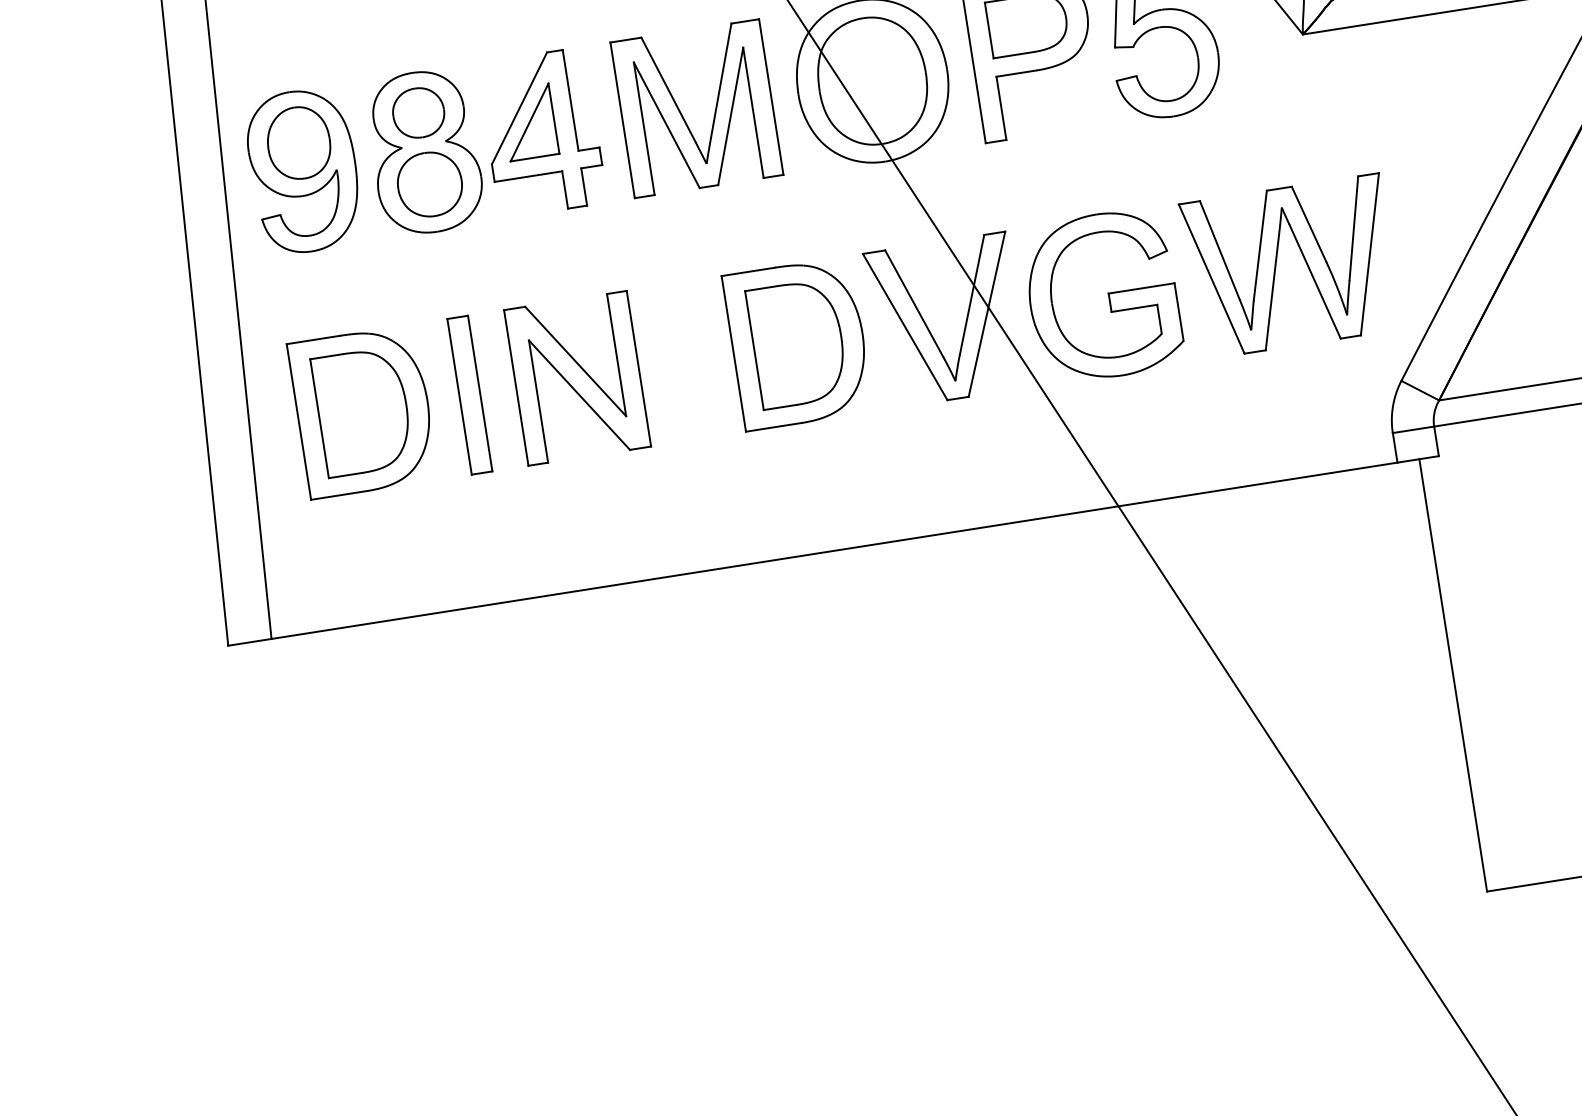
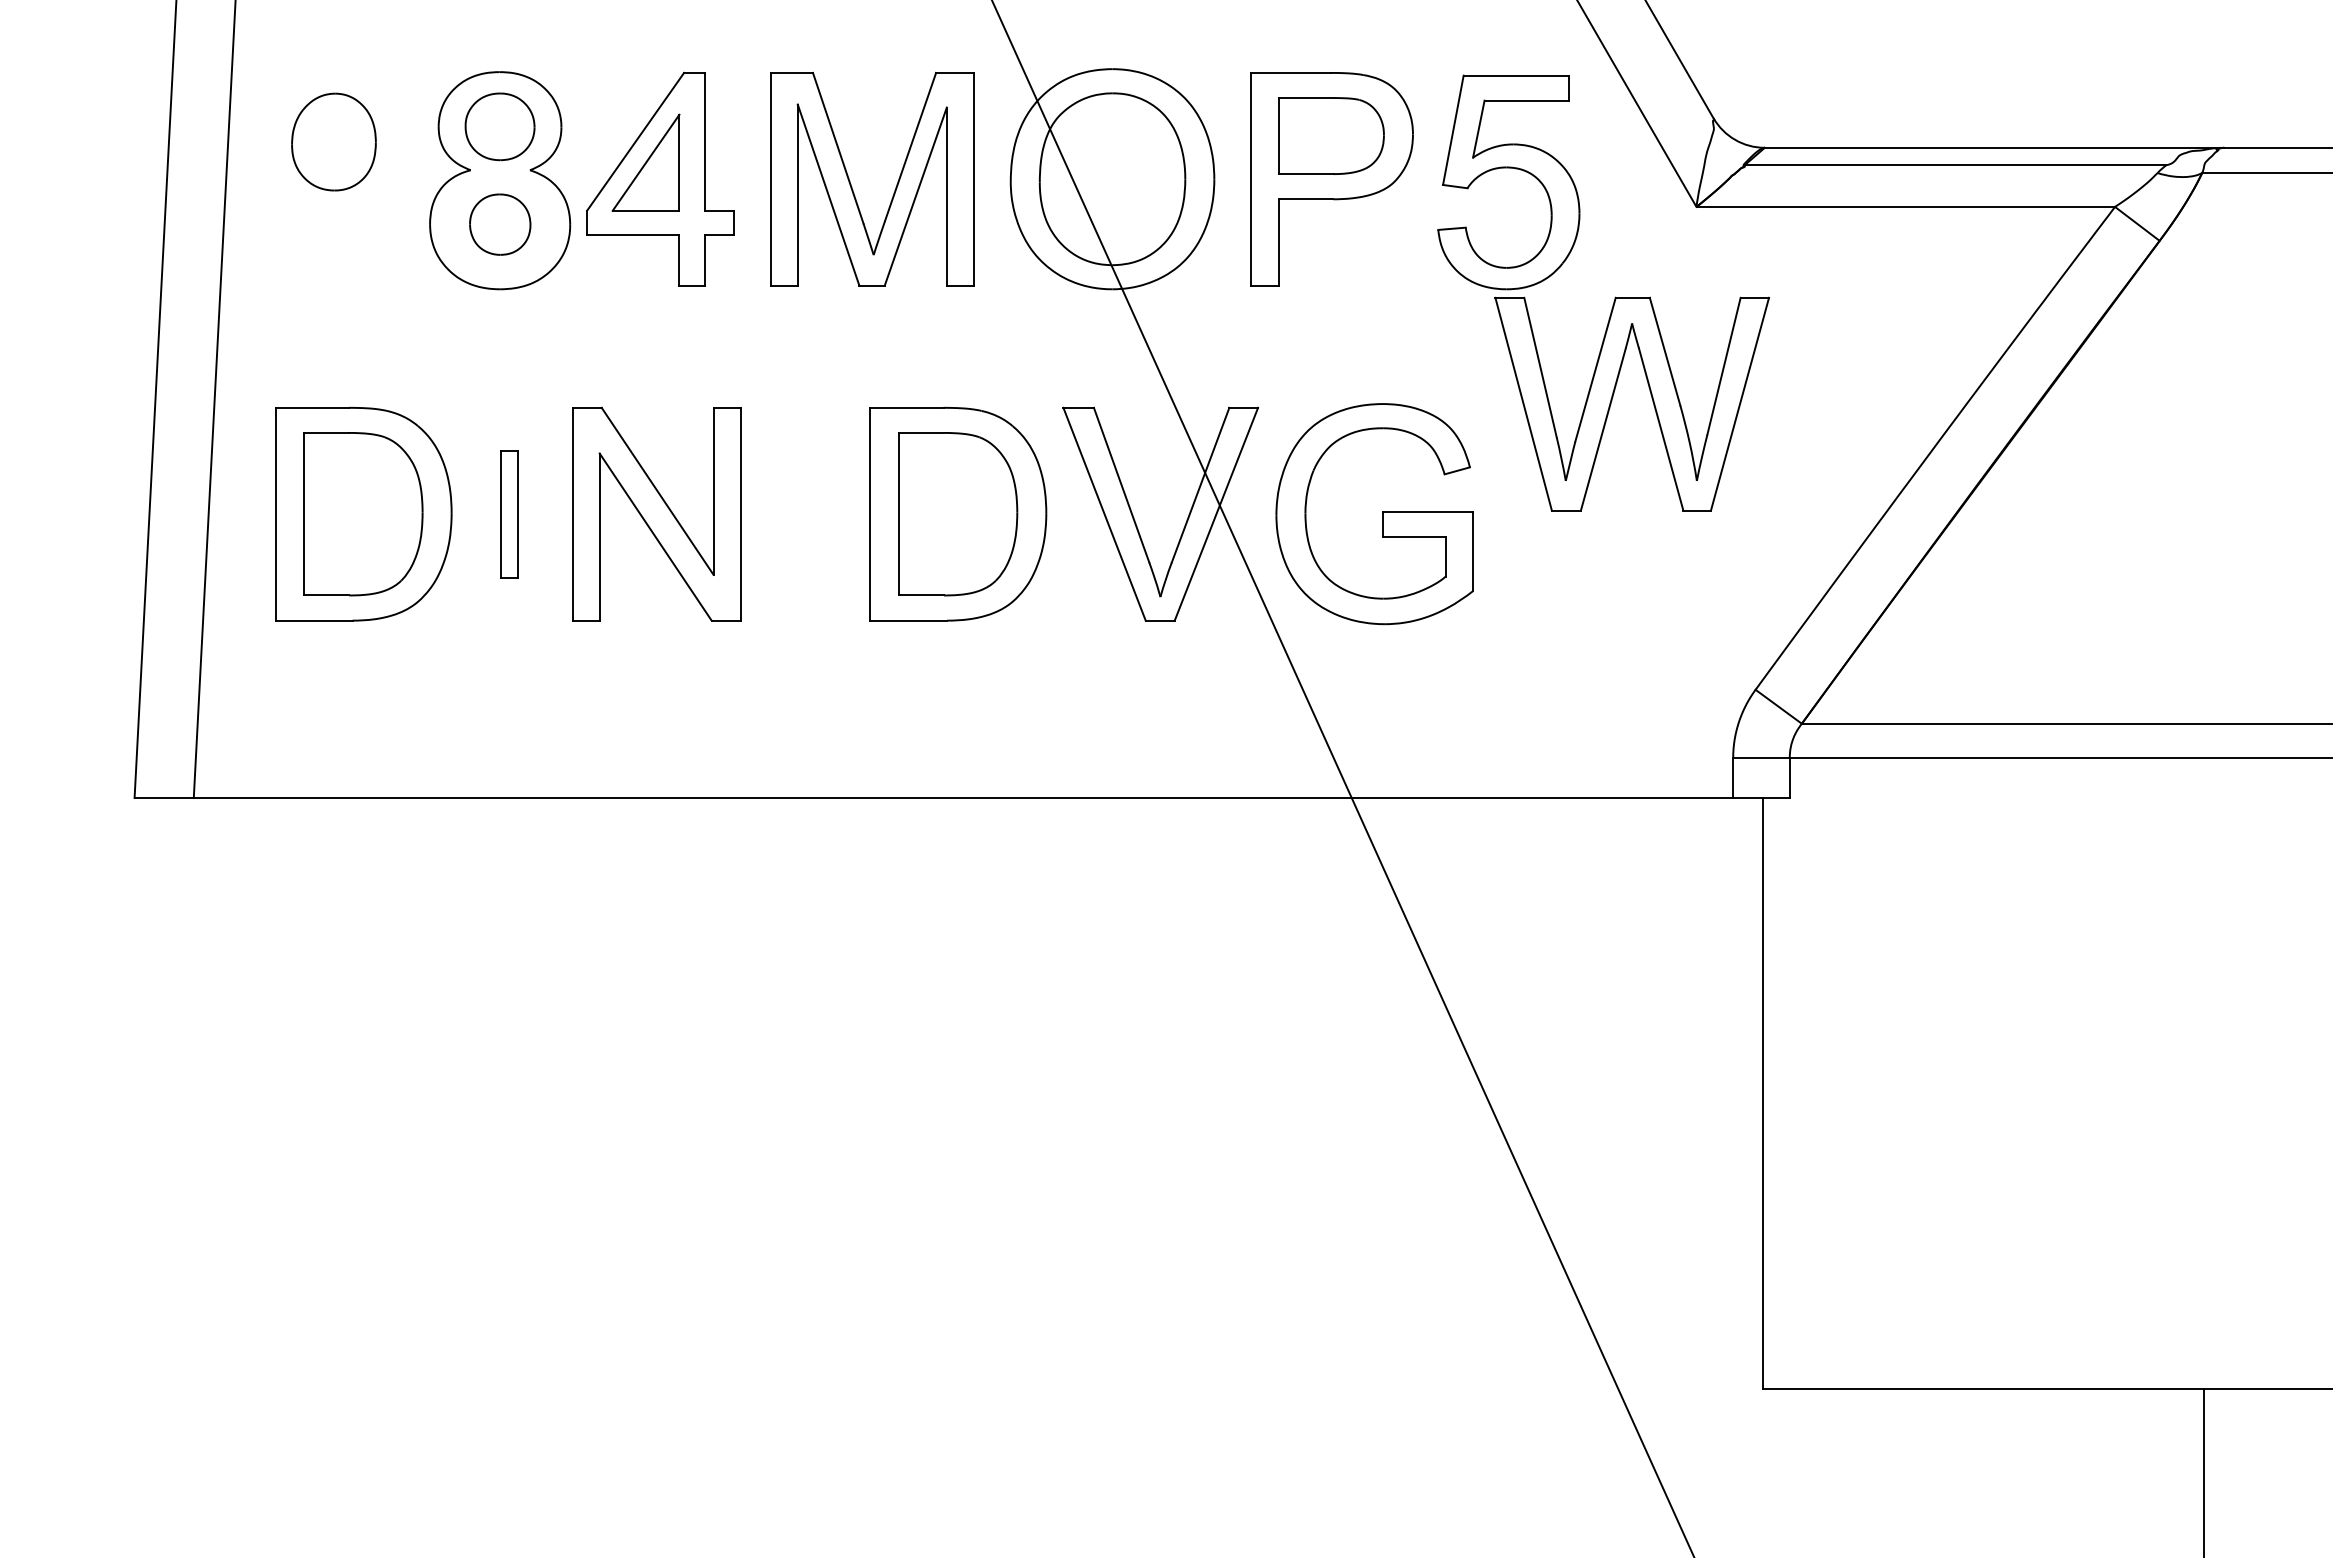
part: (303, 171) -> (334, 180), removed
part: (430, 184) -> (500, 224), size x0.7
part: (1276, 263) -> (1613, 397), moved
part: (469, 395) -> (509, 514), size x0.6

